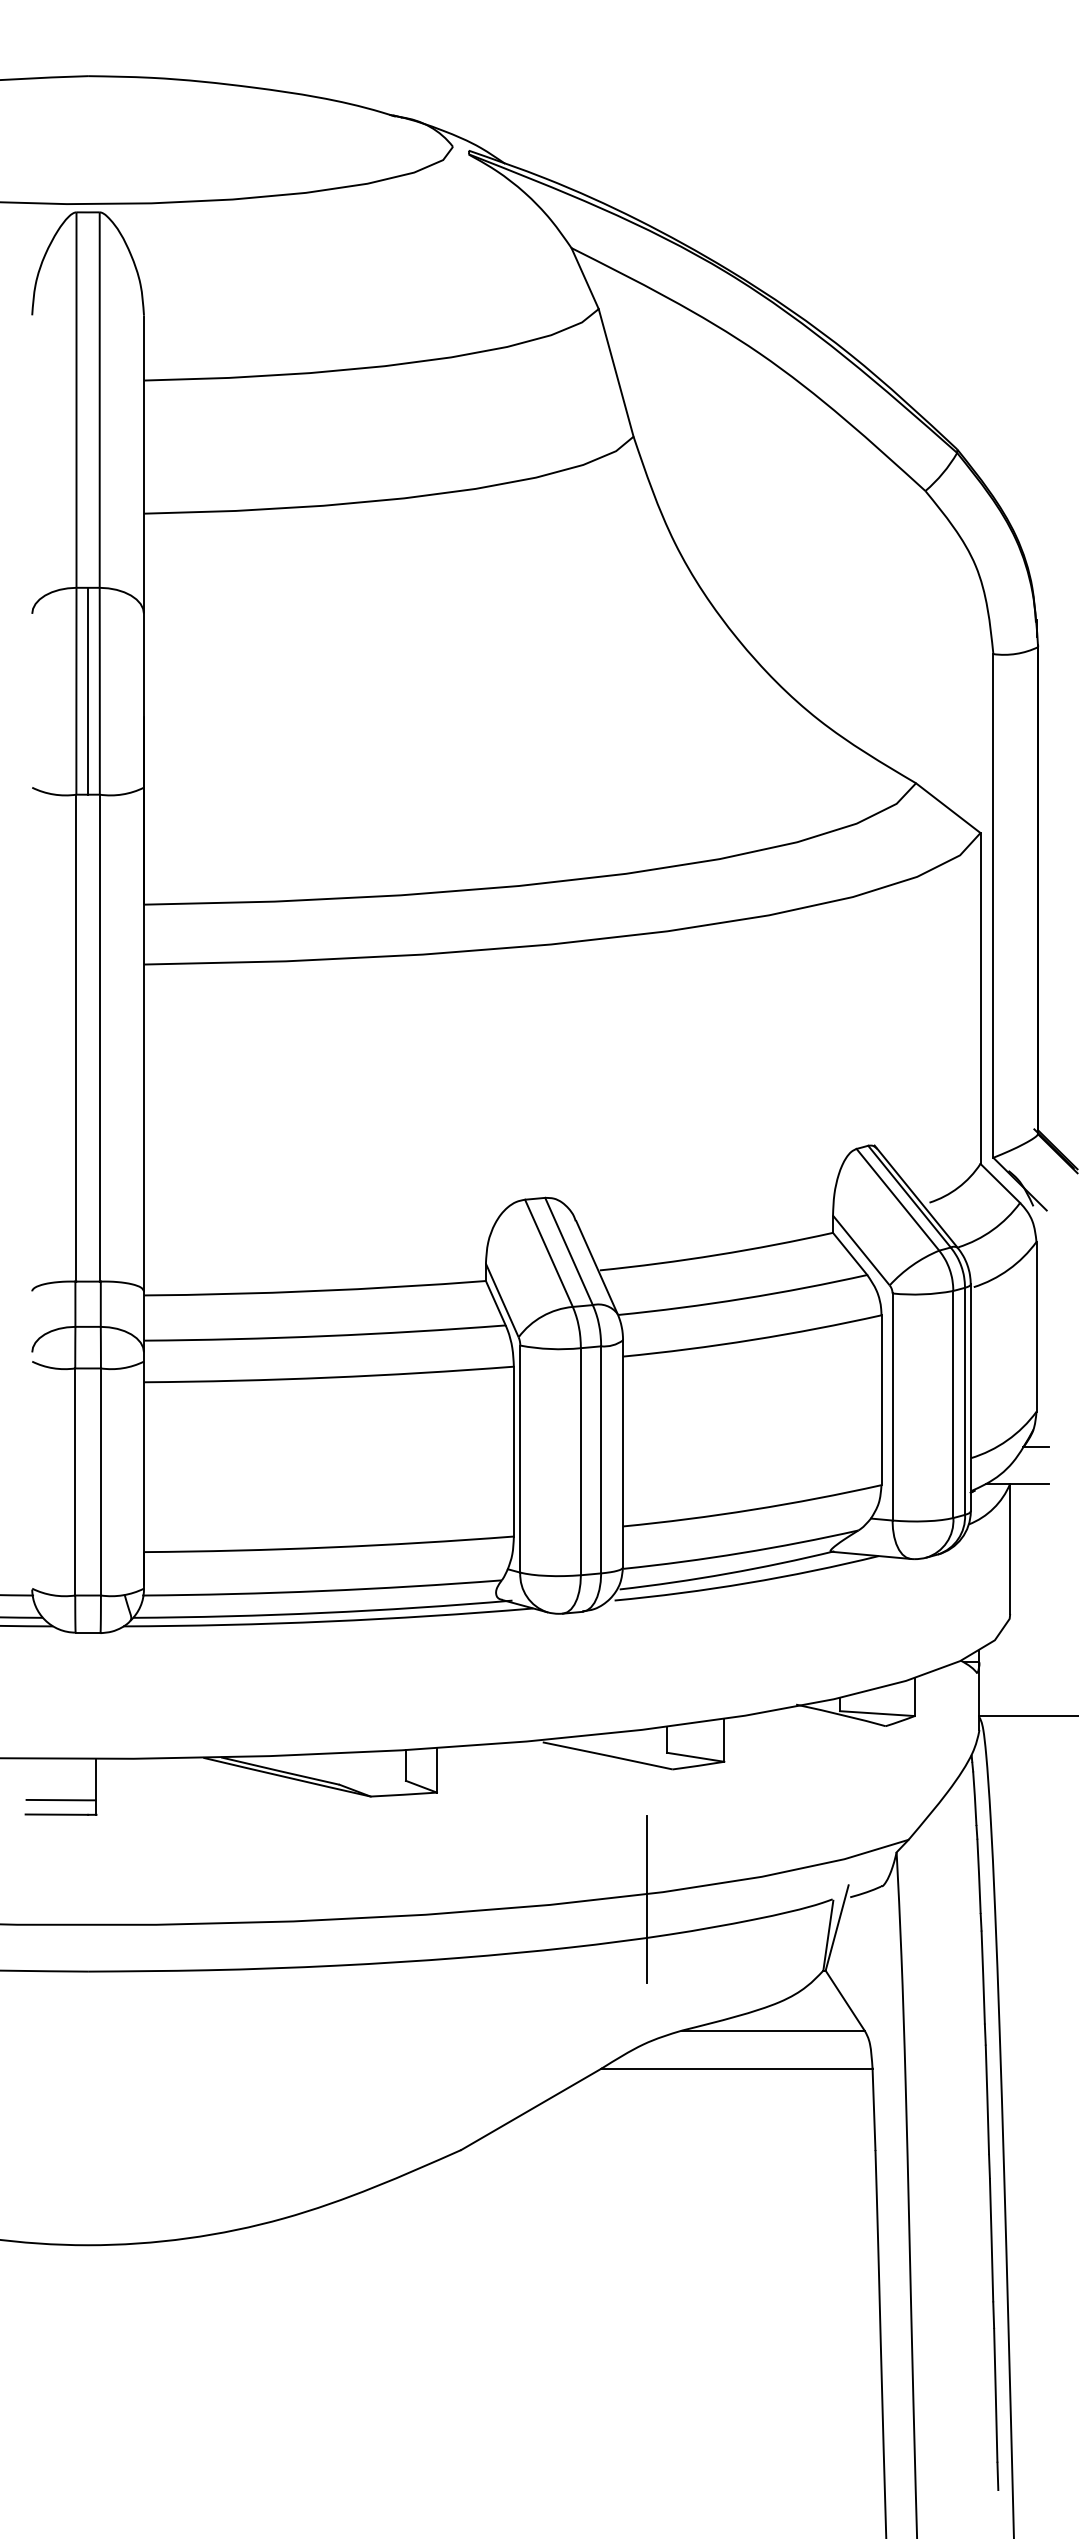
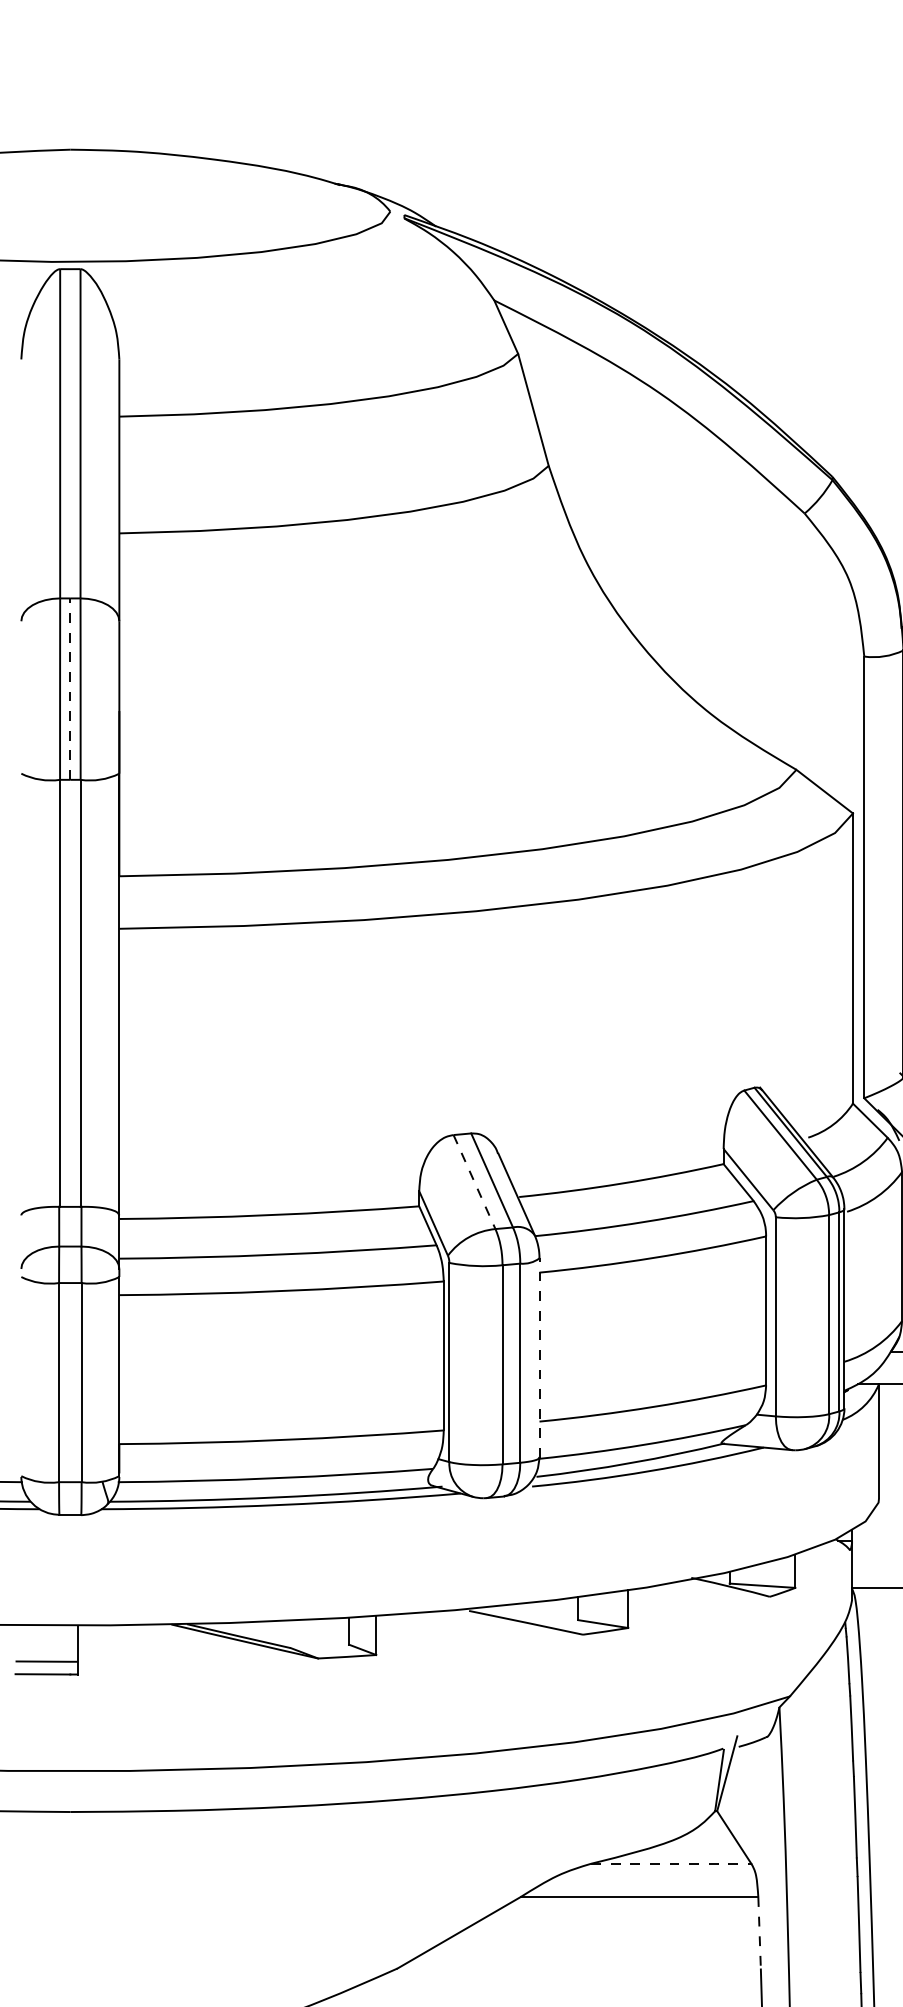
line: (88, 690) -> (70, 688), solid -> dashed
line: (548, 1253) -> (474, 1182), solid -> dashed
line: (623, 1454) -> (539, 1358), solid -> dashed
line: (646, 1898) -> (560, 1747), removed
line: (773, 2030) -> (671, 1863), solid -> dashed
line: (874, 2109) -> (760, 1932), solid -> dashed

